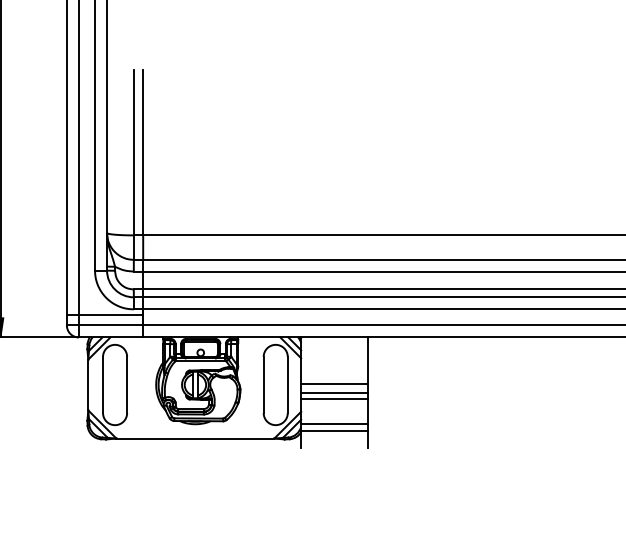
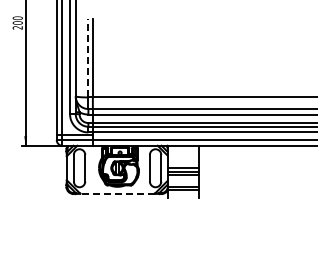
line: (133, 150) -> (88, 57), solid -> dashed
line: (195, 438) -> (117, 193), solid -> dashed

